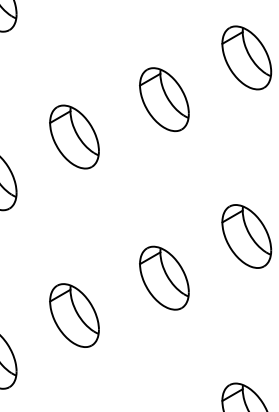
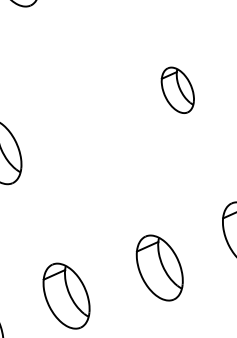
part: (164, 99) -> (177, 90), size x0.7
part: (74, 136) -> (84, 117), removed

